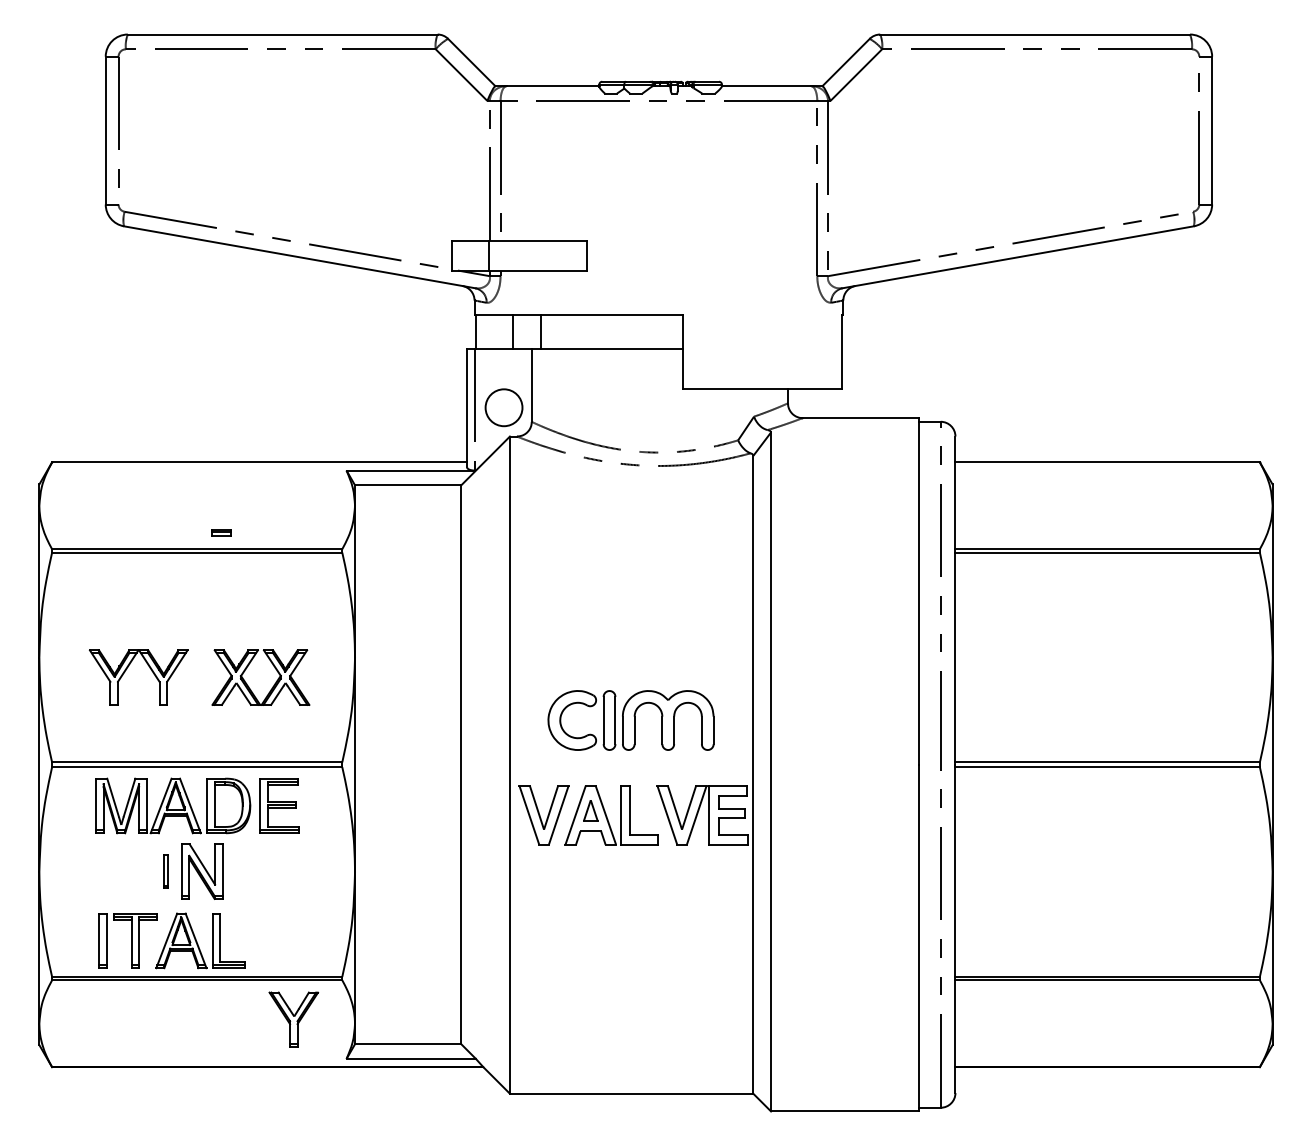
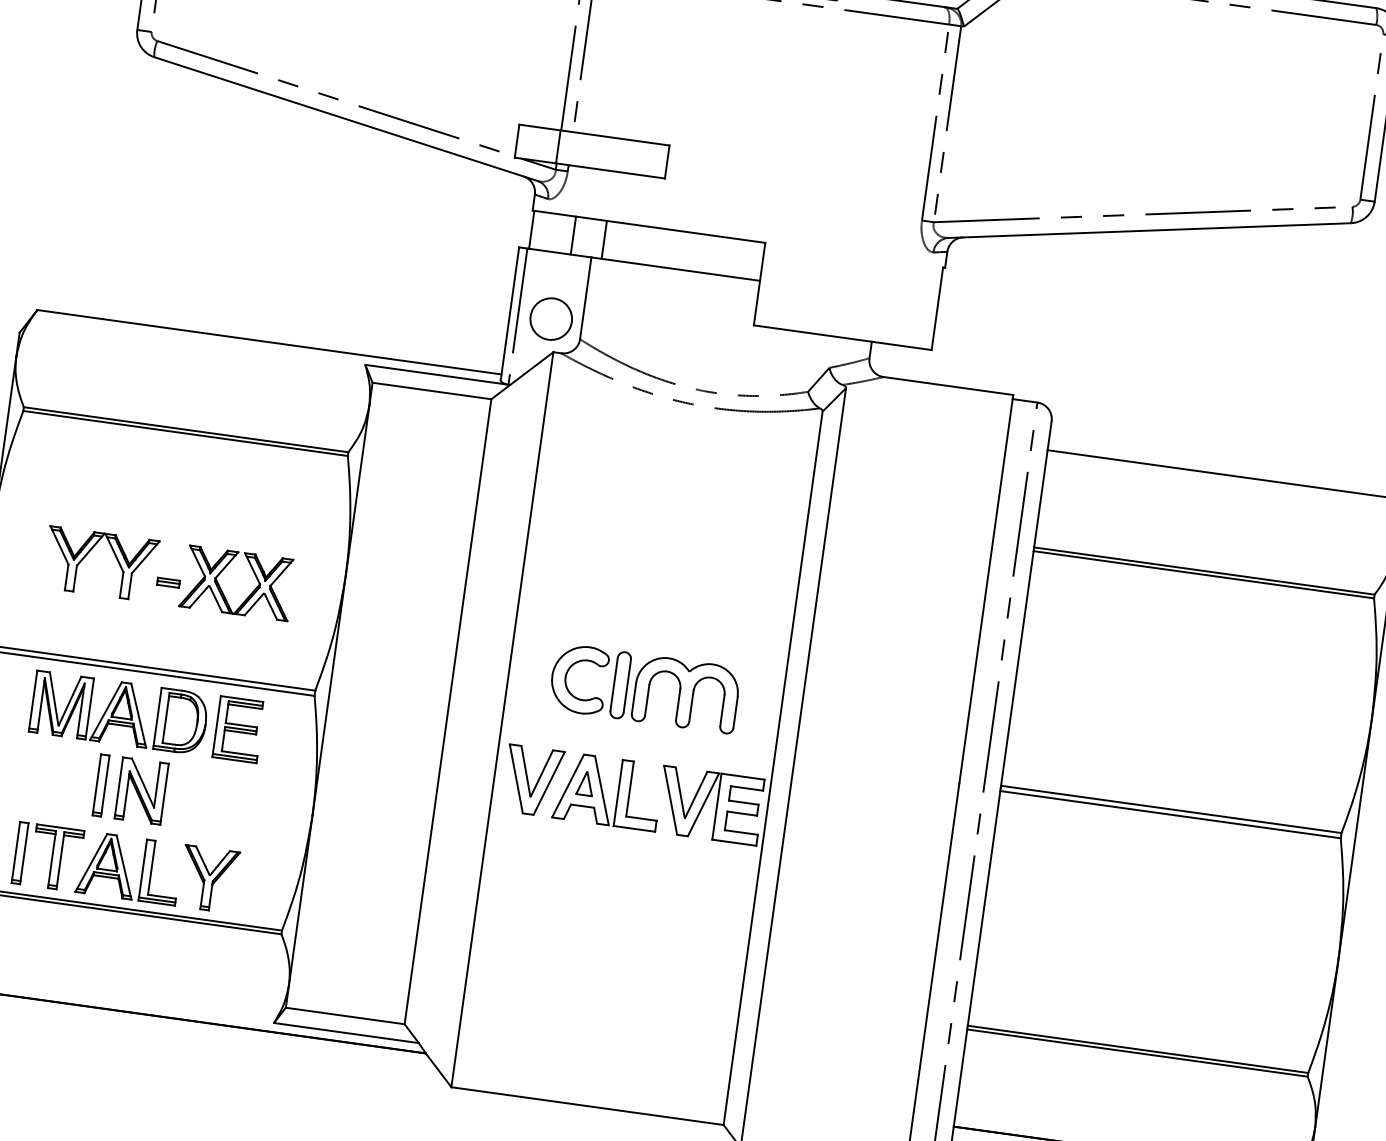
part: (221, 532) -> (168, 582), moved
part: (165, 871) -> (100, 785), size x1.67
part: (293, 1019) -> (208, 878), moved

